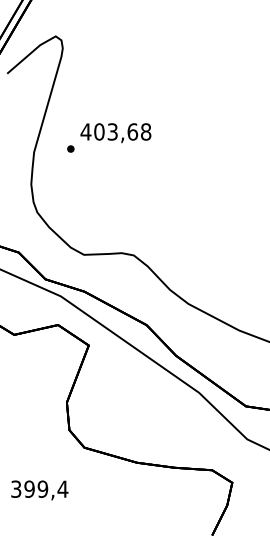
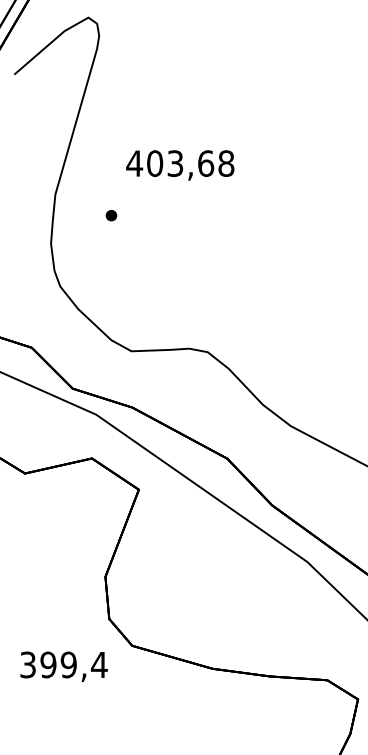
part: (70, 148) -> (110, 214), moved
text: (39, 490) -> (63, 666), moved

